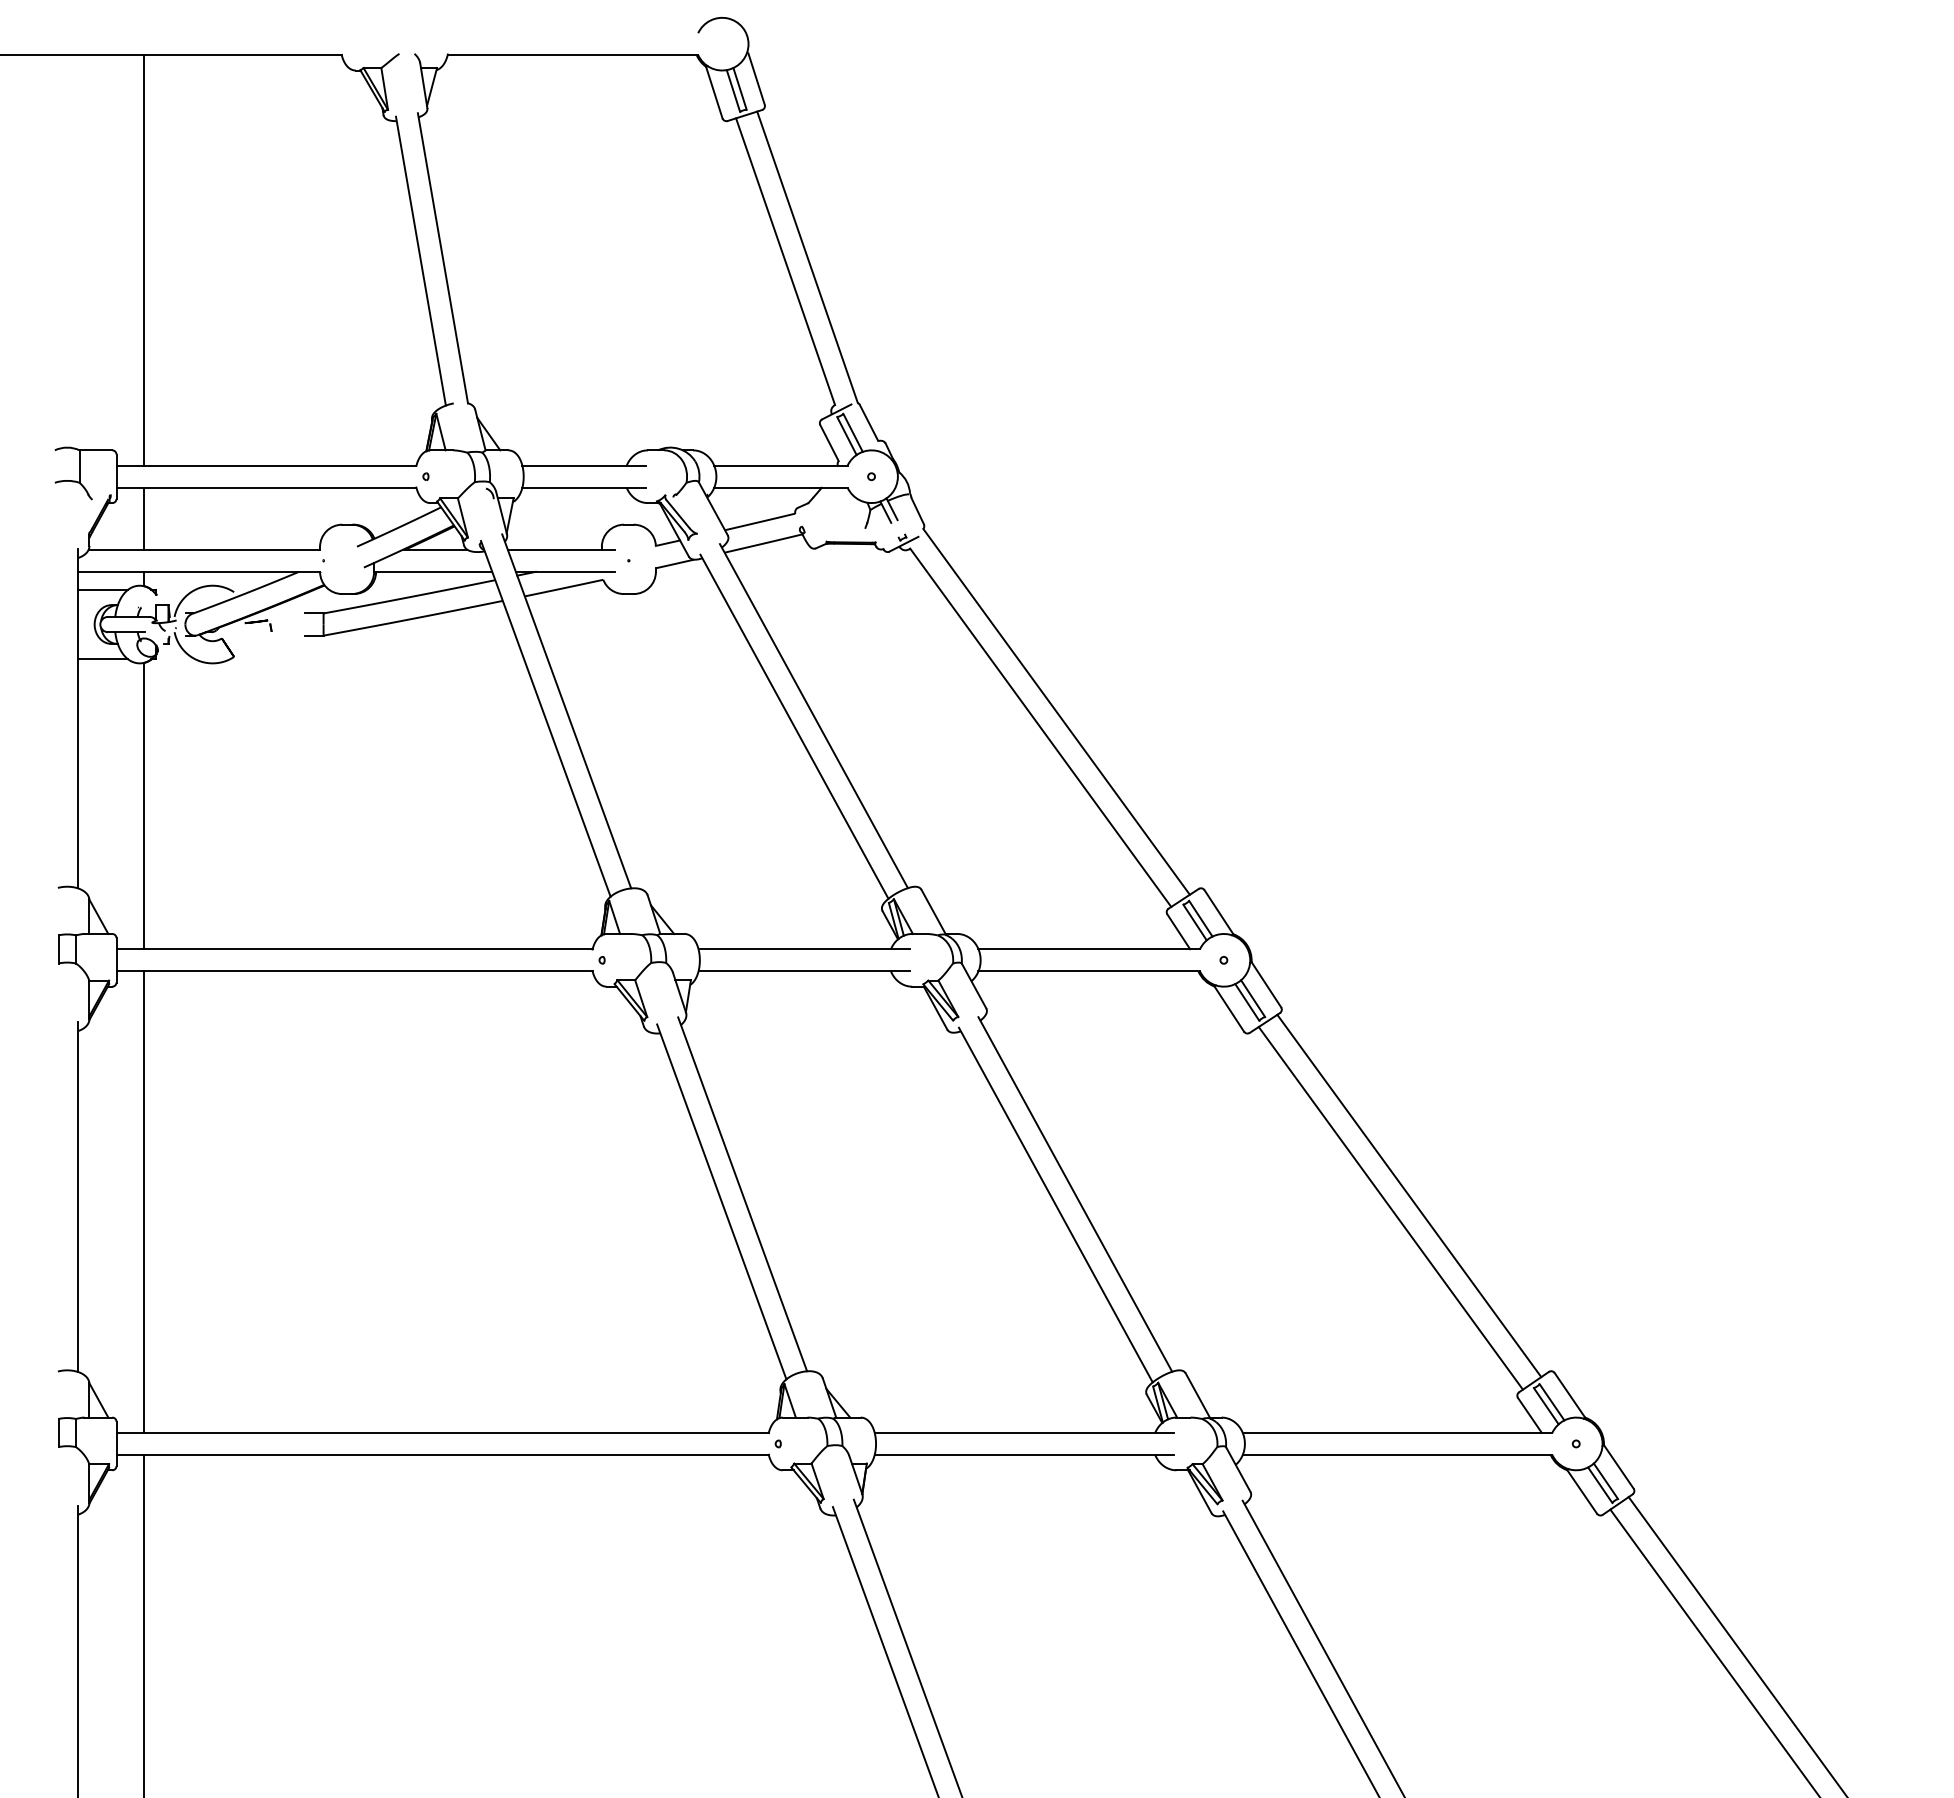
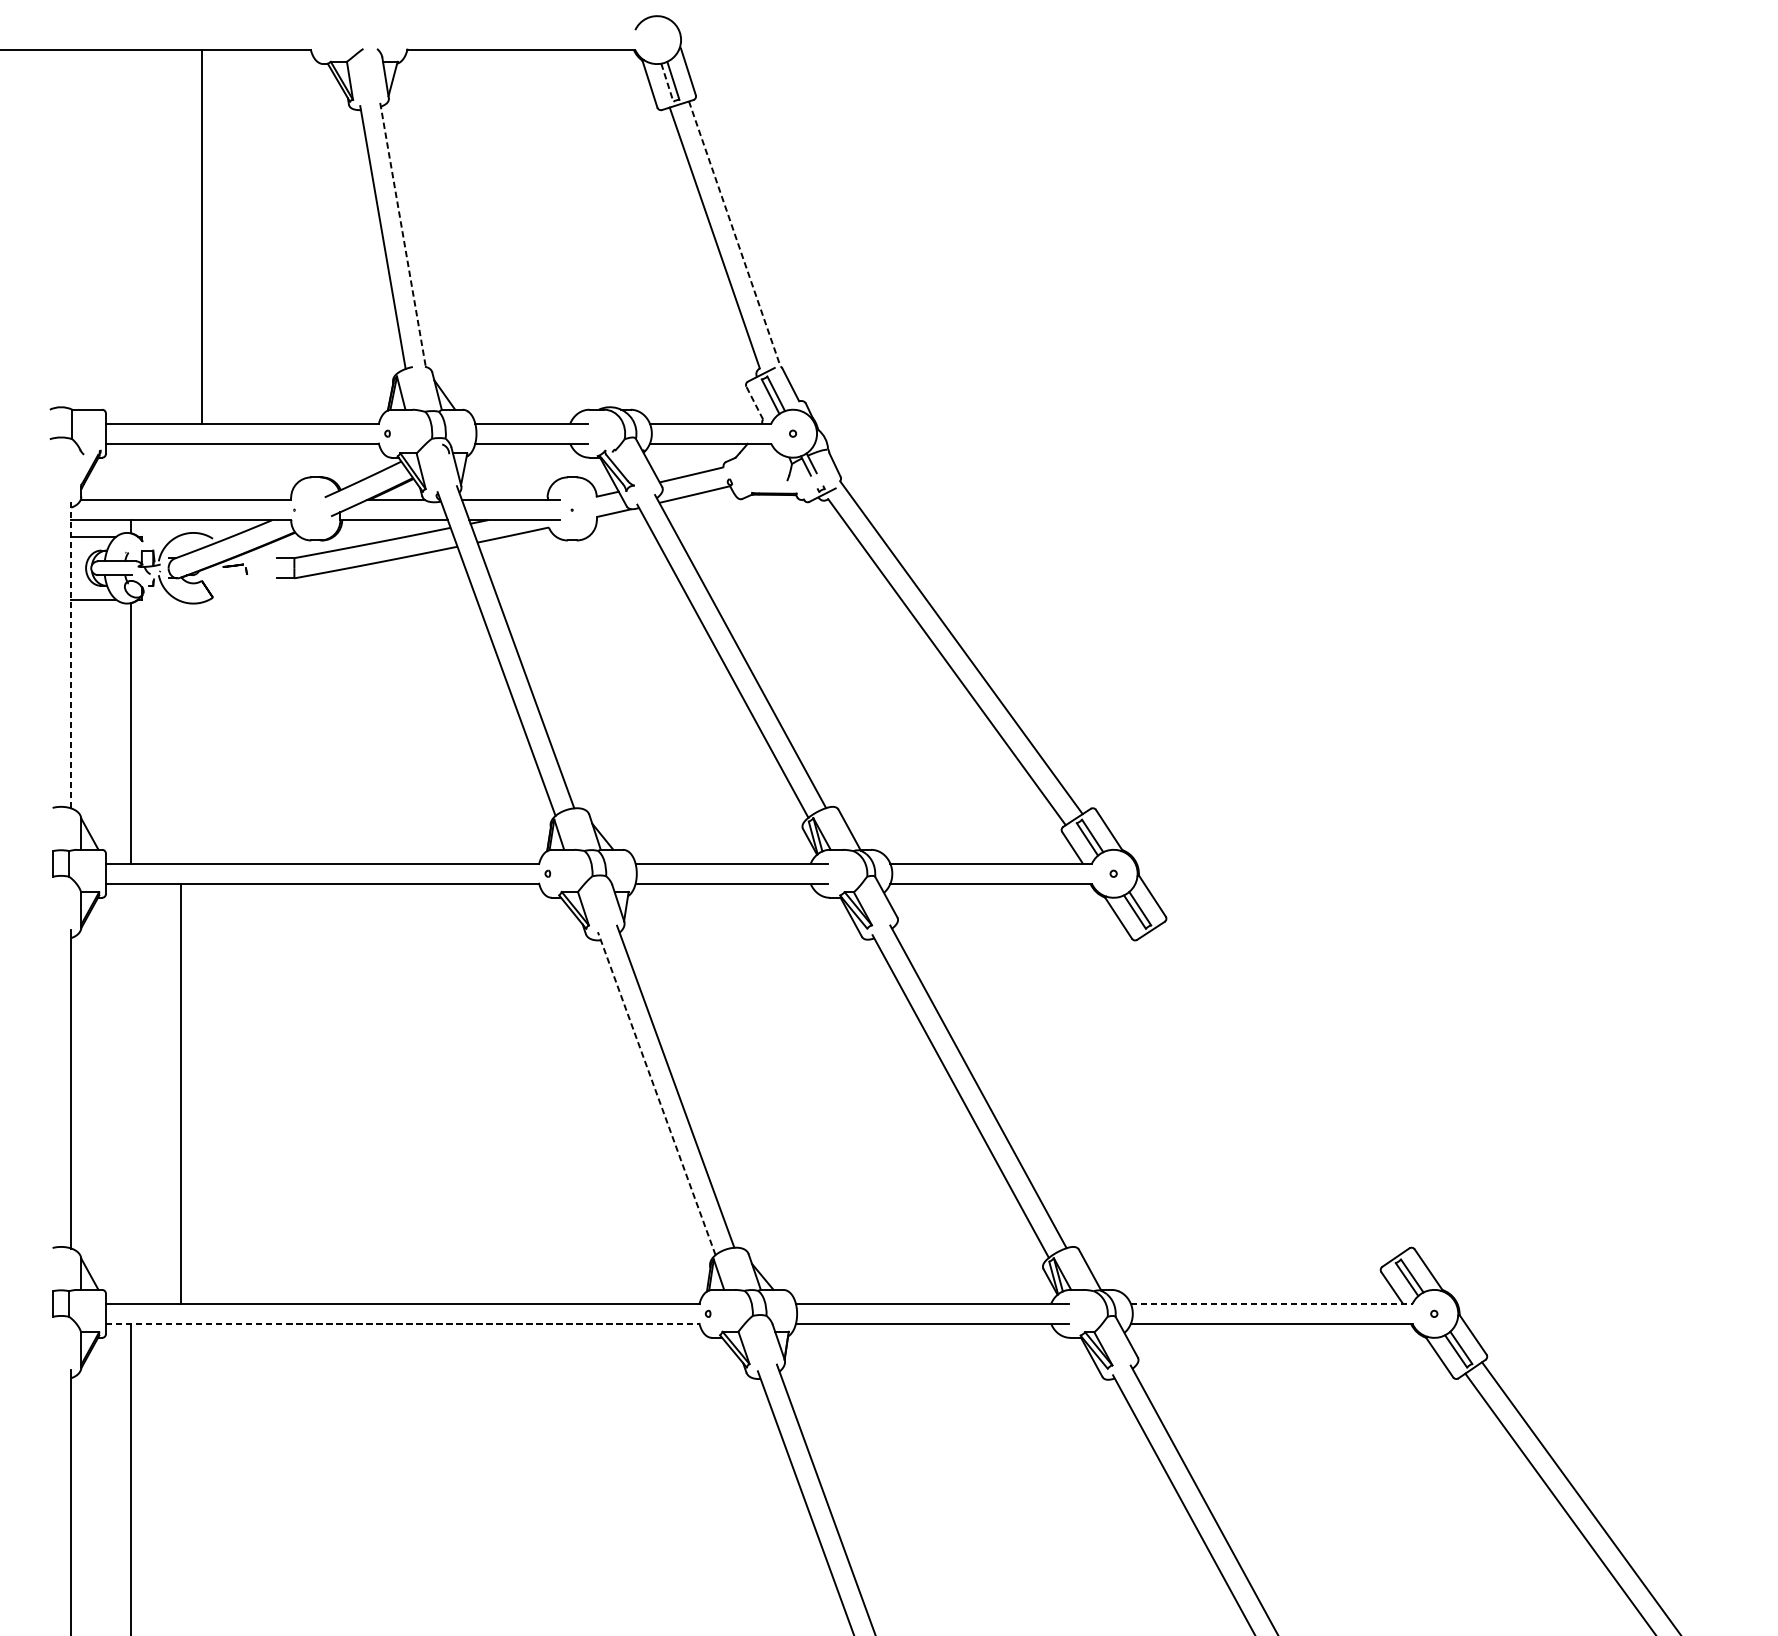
line: (733, 91) -> (667, 83), solid -> dashed
line: (807, 257) -> (734, 234), solid -> dashed
line: (443, 258) -> (403, 235), solid -> dashed
line: (144, 260) -> (202, 236), moved
line: (829, 442) -> (754, 402), solid -> dashed
line: (144, 518) -> (131, 471), removed
line: (78, 718) -> (71, 653), solid -> dashed
line: (1409, 1195) -> (1282, 1087), removed
line: (144, 1201) -> (181, 1093), moved
line: (721, 1201) -> (656, 1093), solid -> dashed
line: (1390, 1208) -> (1265, 1099), removed
line: (1397, 1432) -> (1271, 1303), solid -> dashed
line: (443, 1455) -> (403, 1324), solid -> dashed

